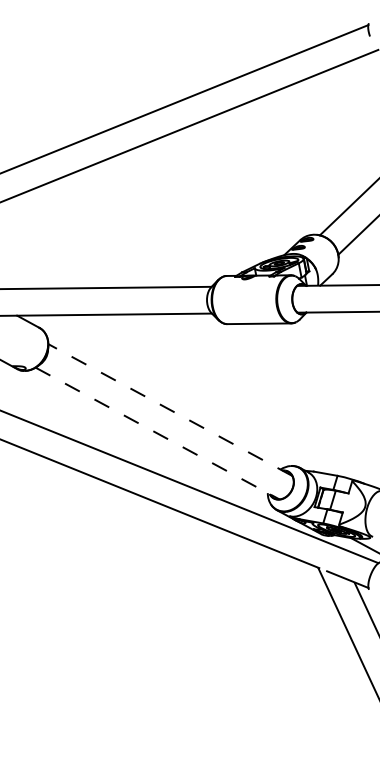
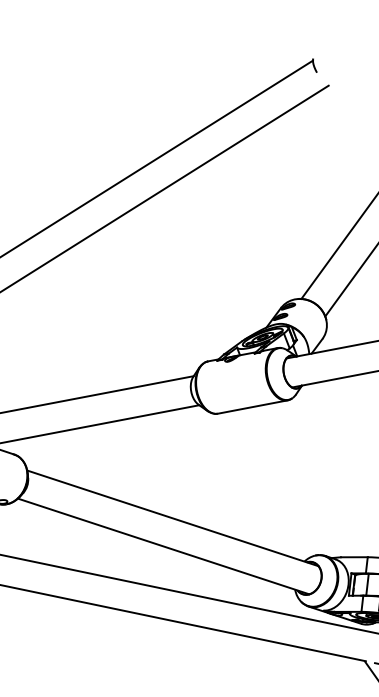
line: (170, 410) -> (173, 518), dashed -> solid
line: (157, 433) -> (163, 546), dashed -> solid

